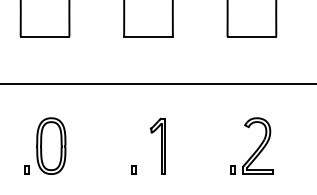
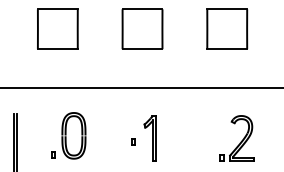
part: (44, 145) -> (68, 135), moved
part: (251, 145) -> (236, 138), moved
part: (133, 168) -> (133, 141), moved

